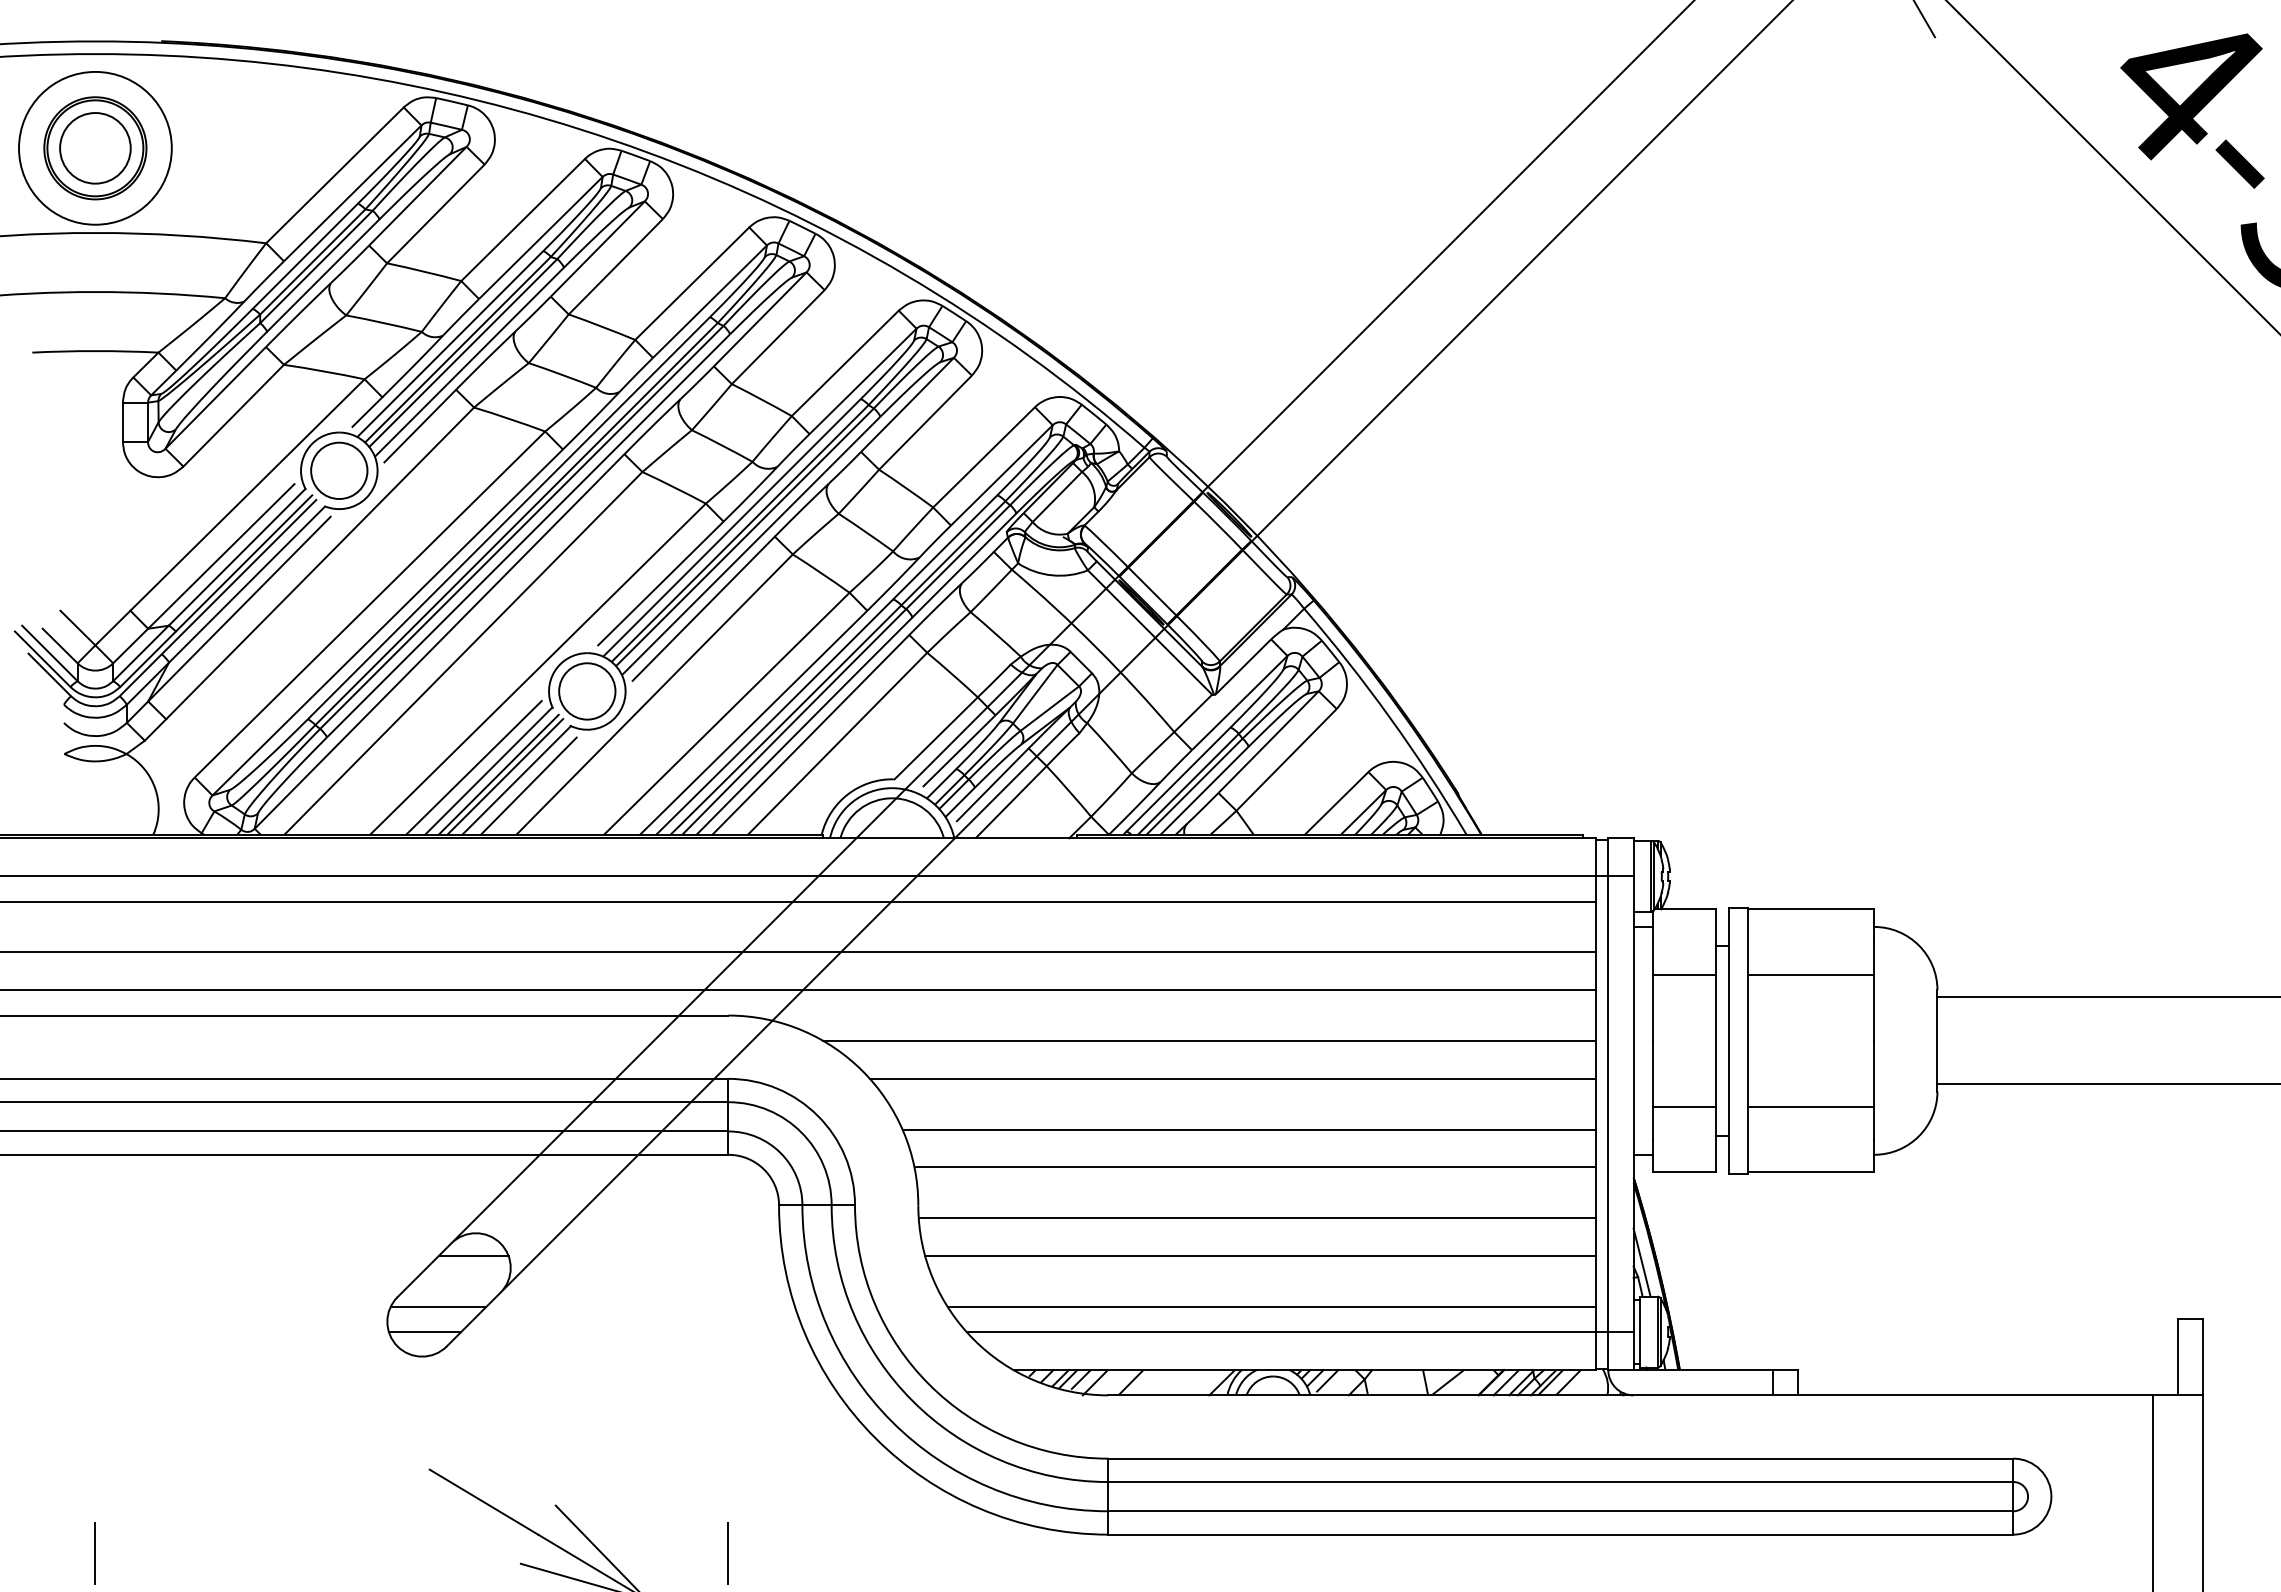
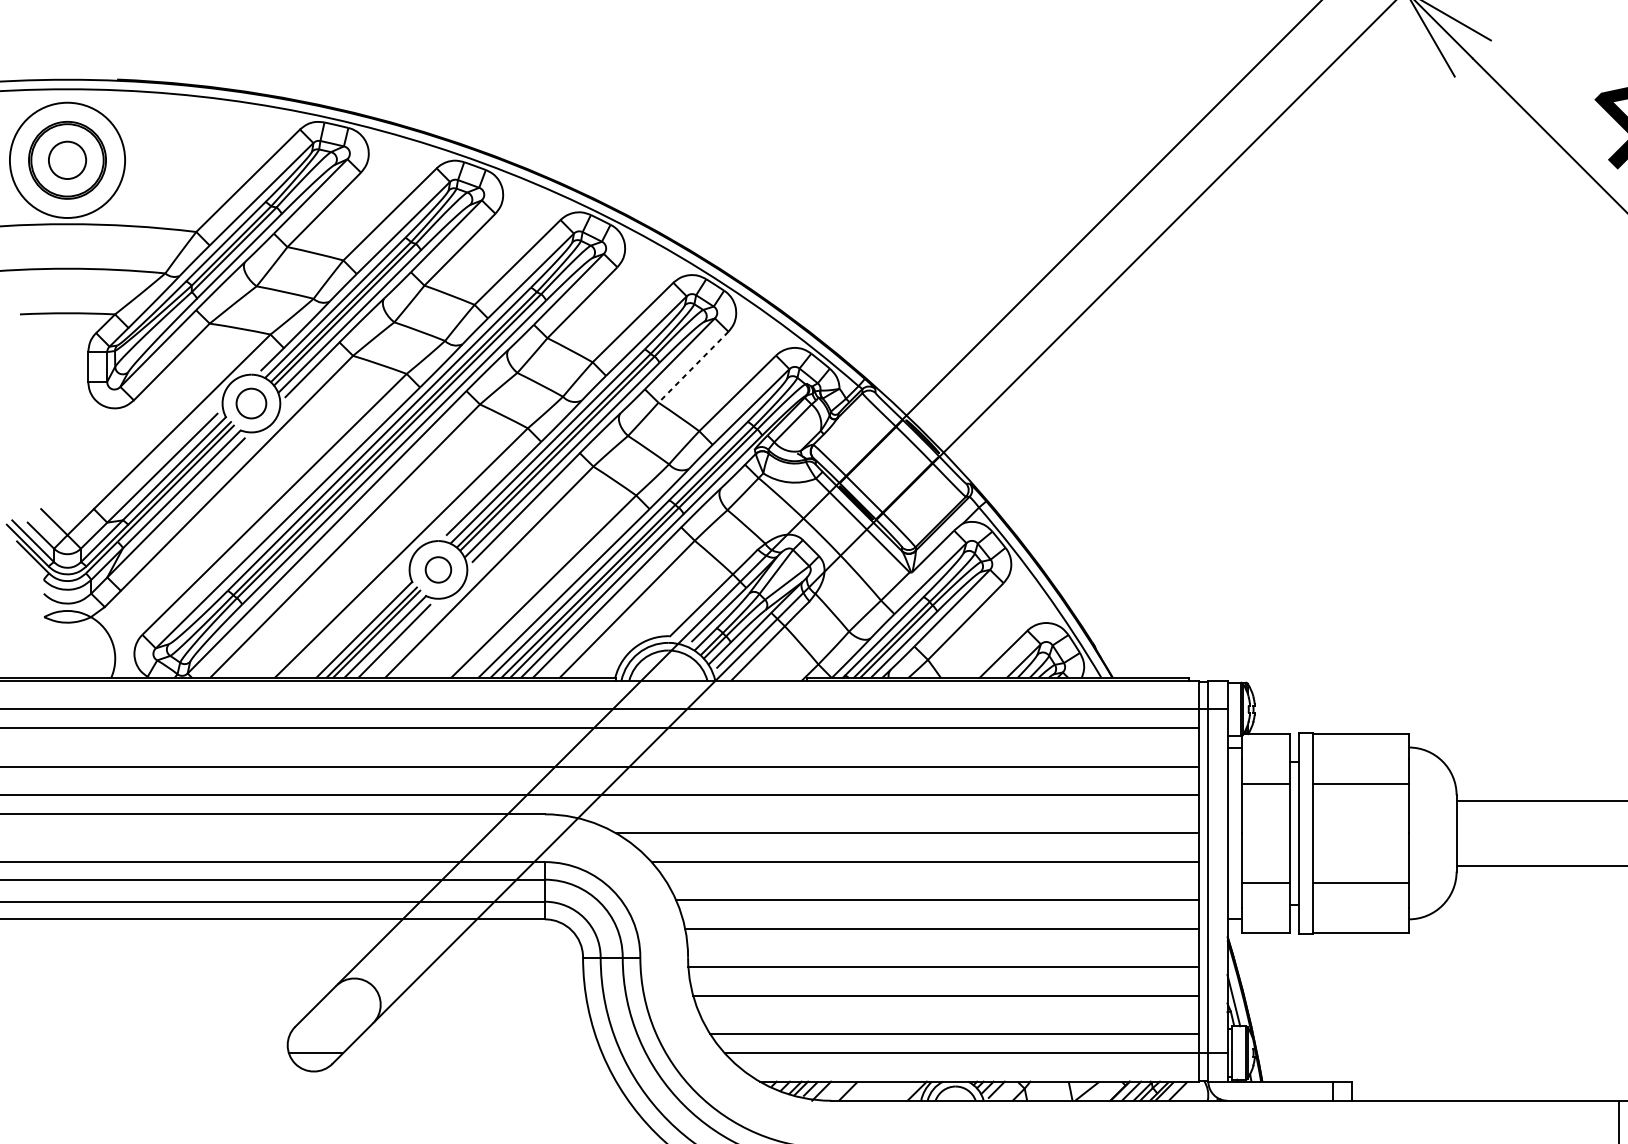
circle: (95, 148) -> (67, 160), size x0.7
line: (925, 422) -> (693, 367), solid -> dashed
circle: (339, 470) -> (251, 403), size x0.7
circle: (587, 691) -> (438, 569), size x0.6
line: (473, 767) -> (352, 627), removed
line: (473, 1256) -> (352, 996), removed
line: (438, 1306) -> (326, 1033), removed

